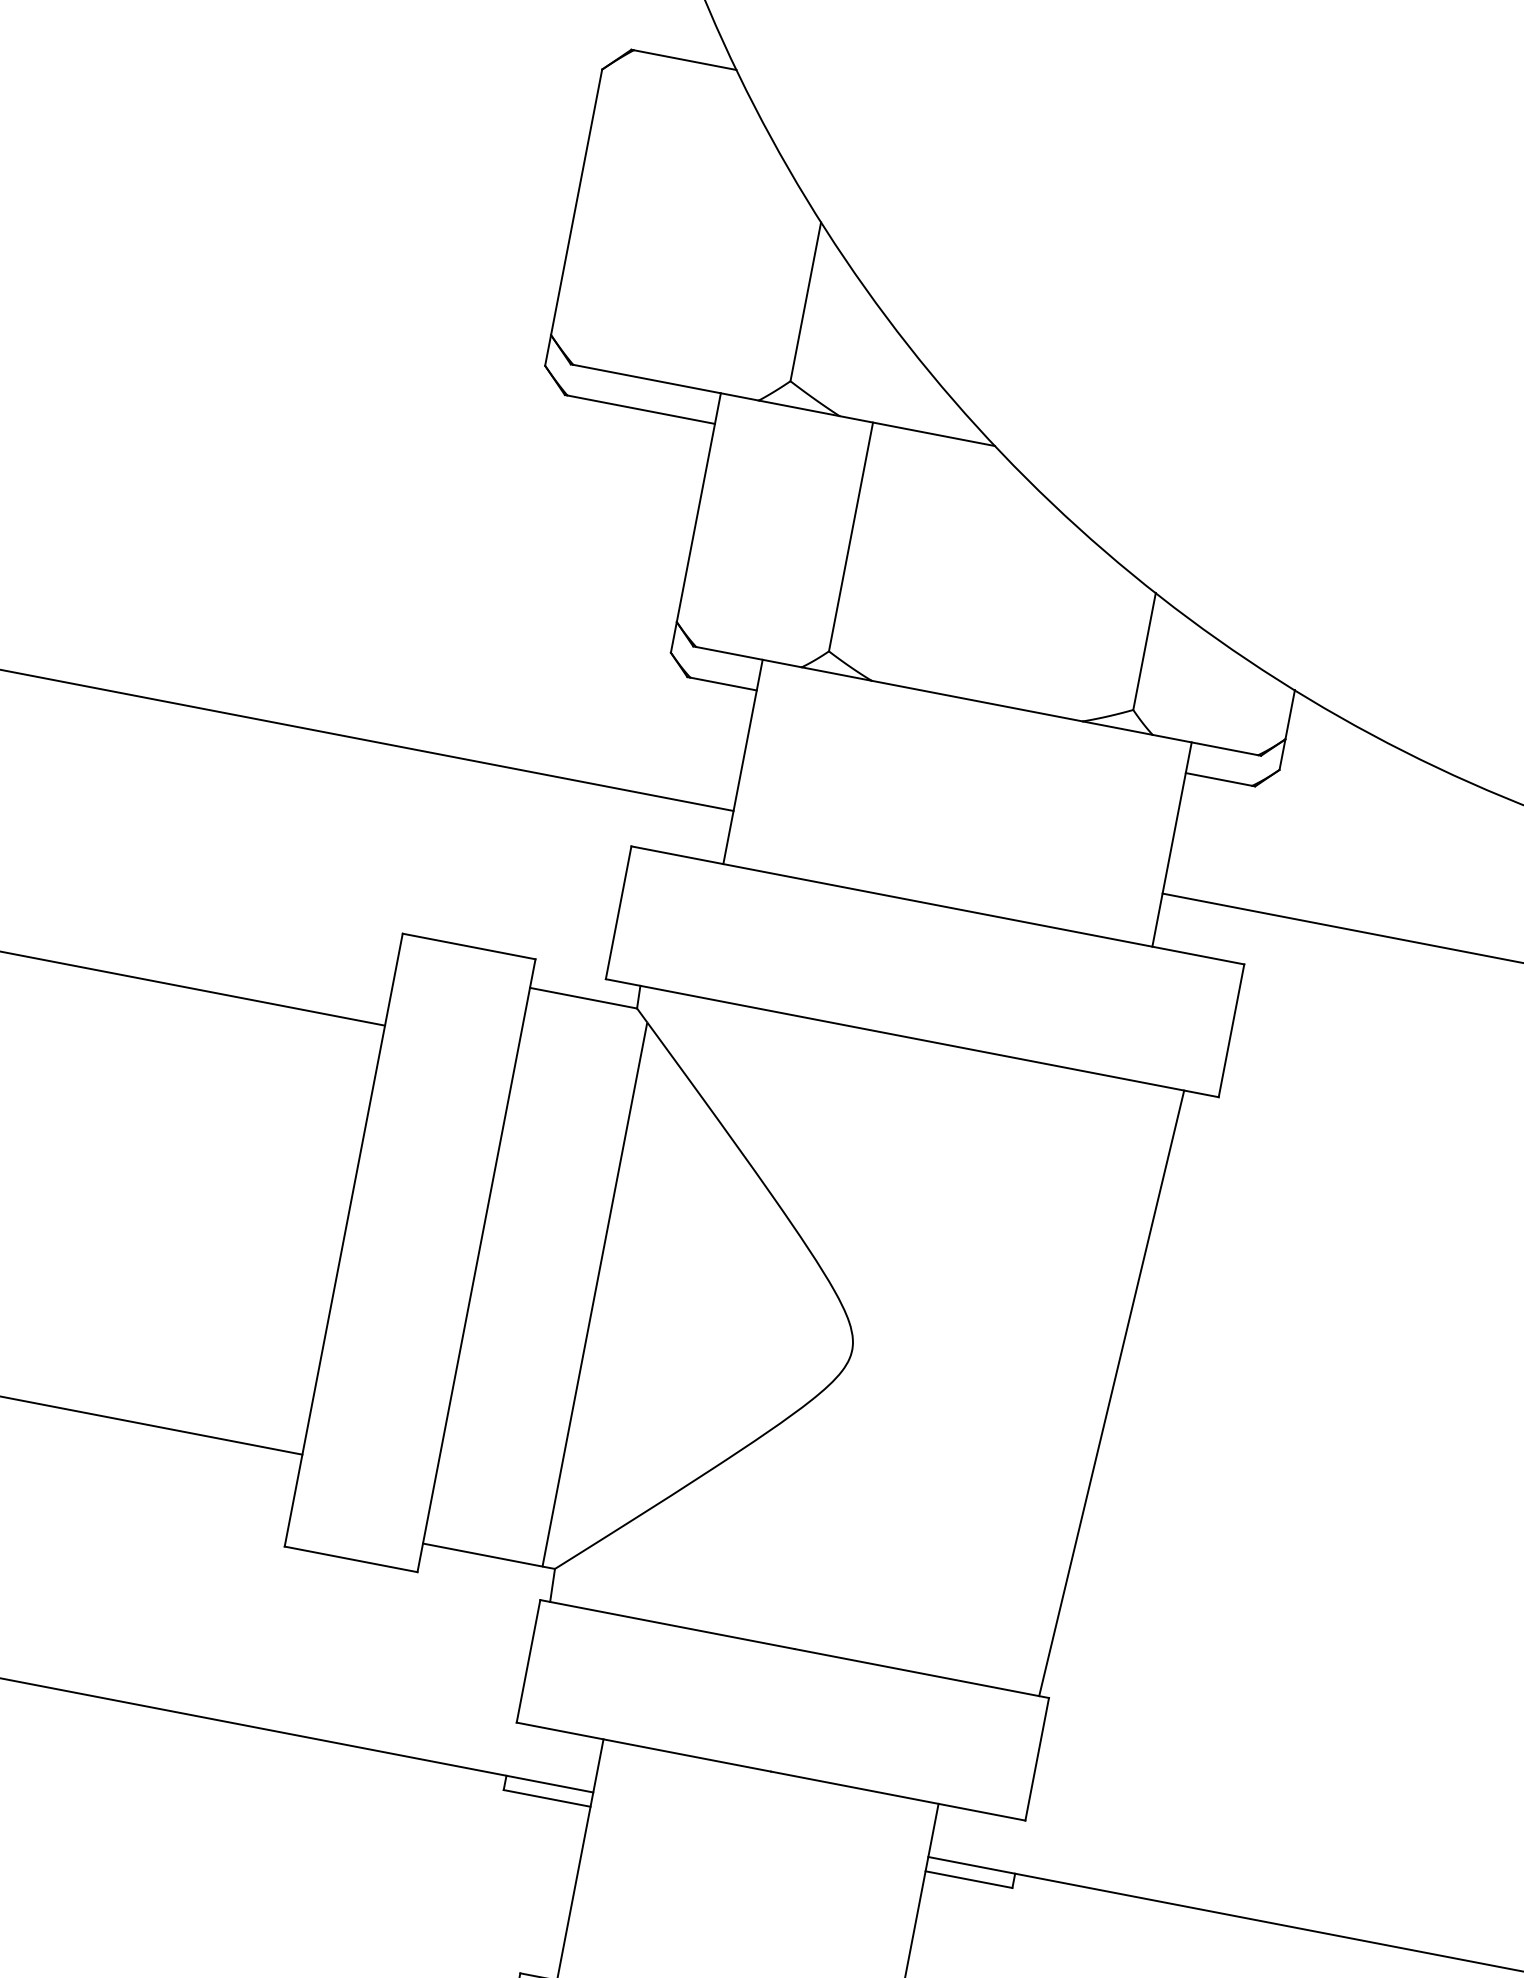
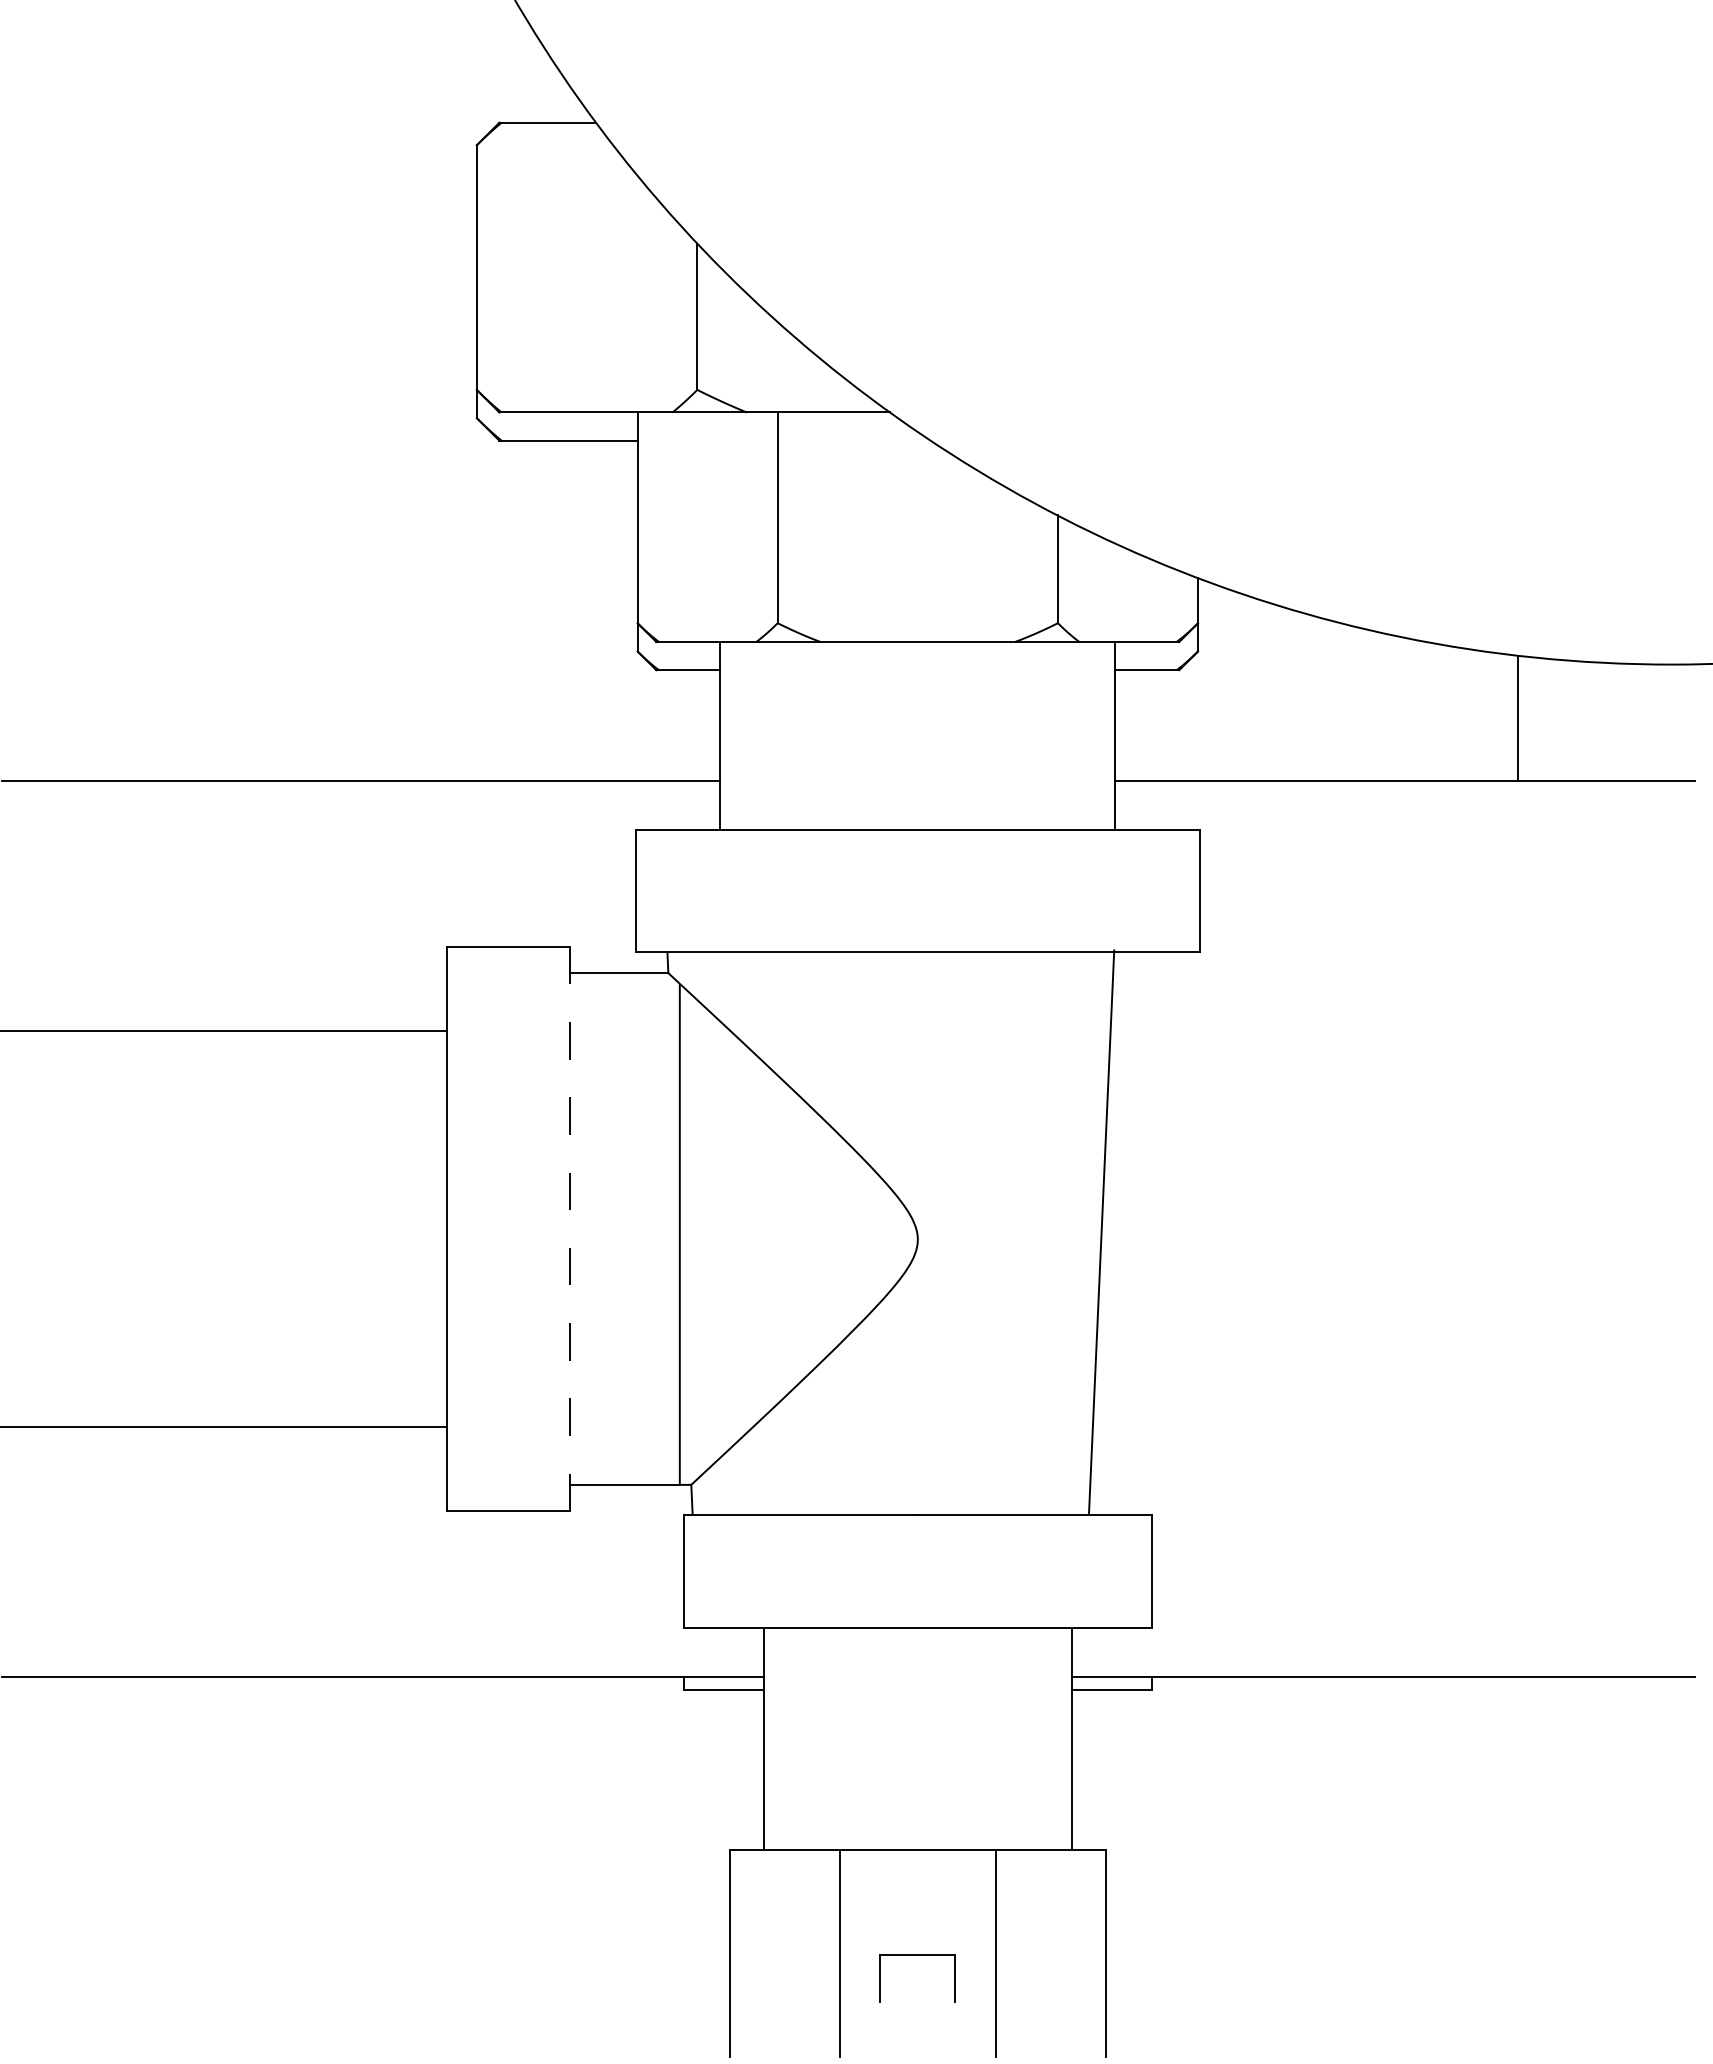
line: (476, 1265) -> (569, 1228), solid -> dashed
line: (1111, 1393) -> (1101, 1231), moved

